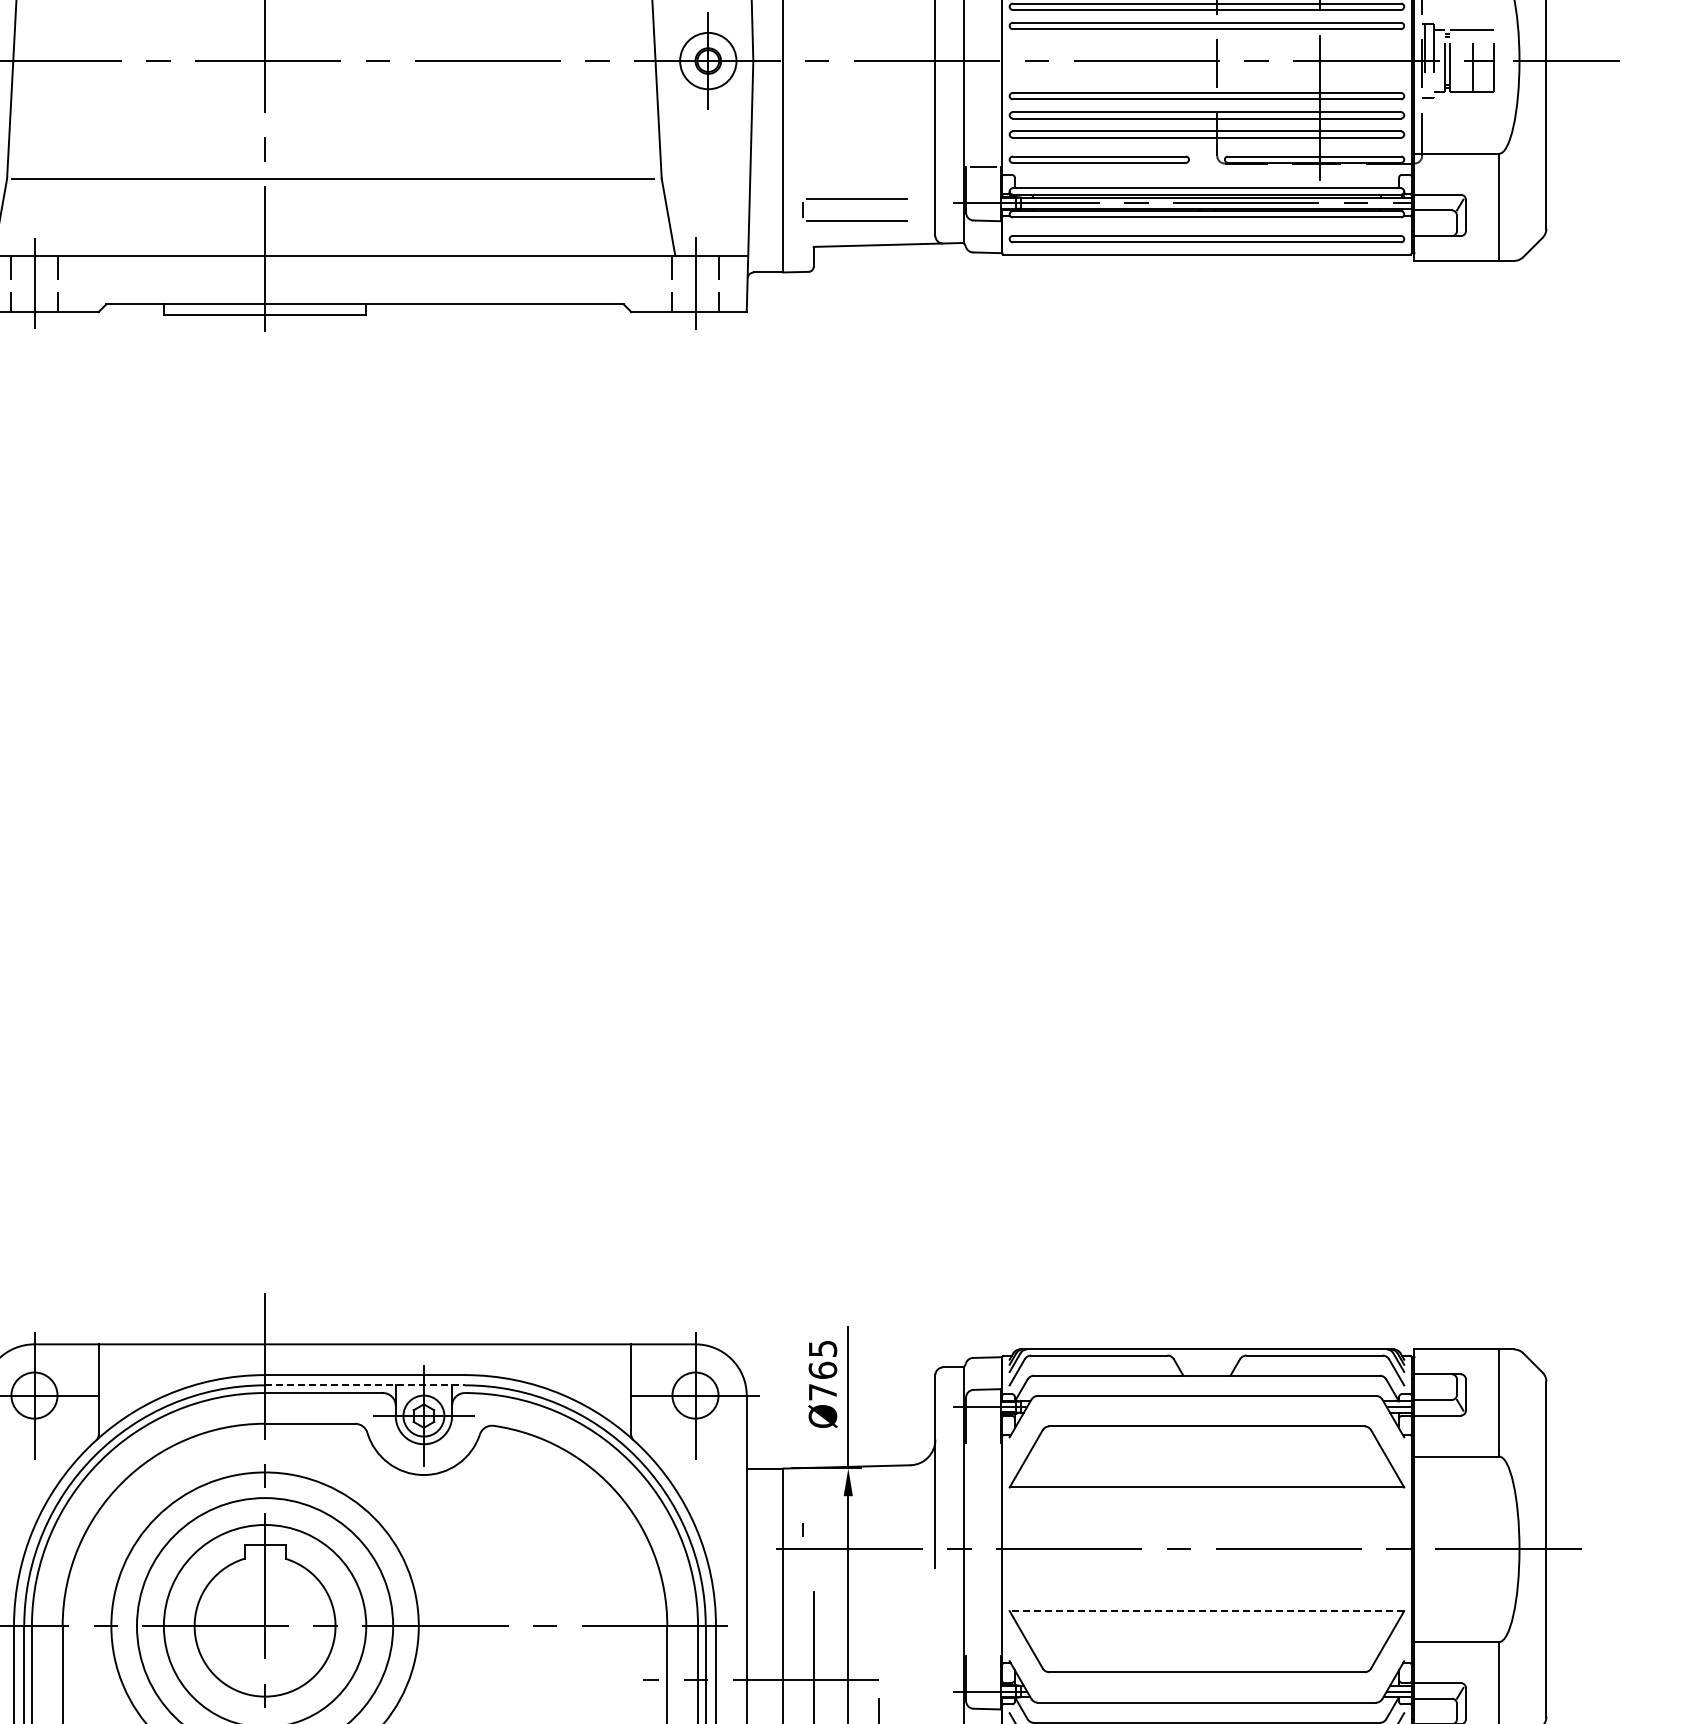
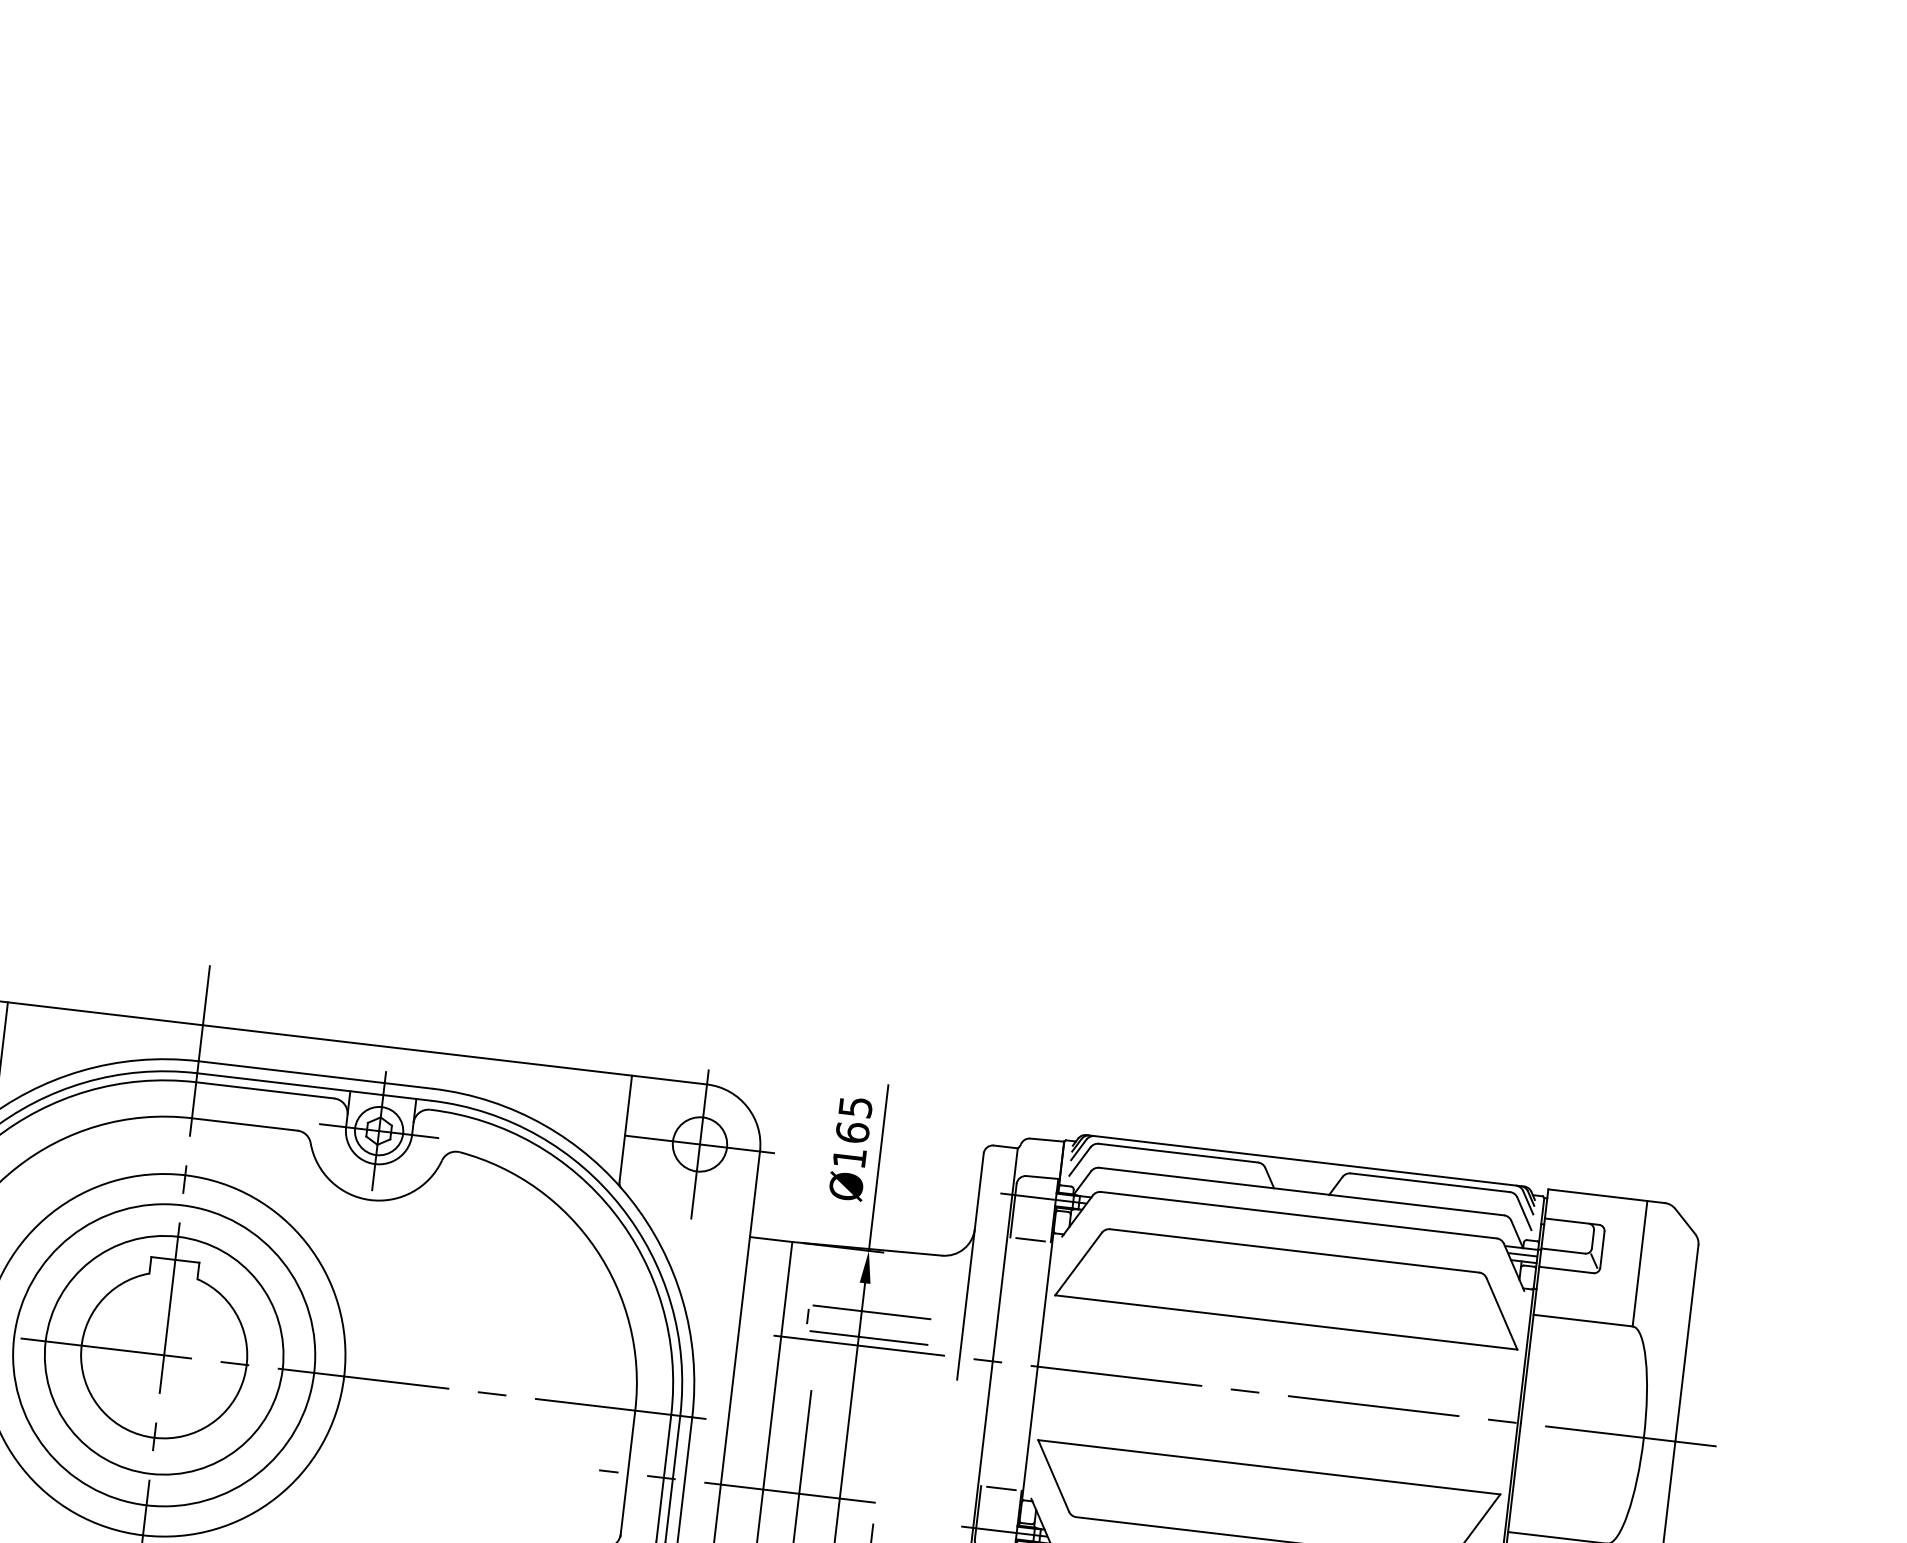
line: (365, 1385) -> (314, 1087), dashed -> solid
text: (822, 1392) -> (849, 1158), Ø765 -> Ø165
line: (983, 1443) -> (1030, 1240), added
line: (856, 1519) -> (871, 1311), added
line: (856, 1541) -> (868, 1337), added
line: (1206, 1611) -> (1268, 1467), dashed -> solid
line: (983, 1655) -> (1001, 1488), added

